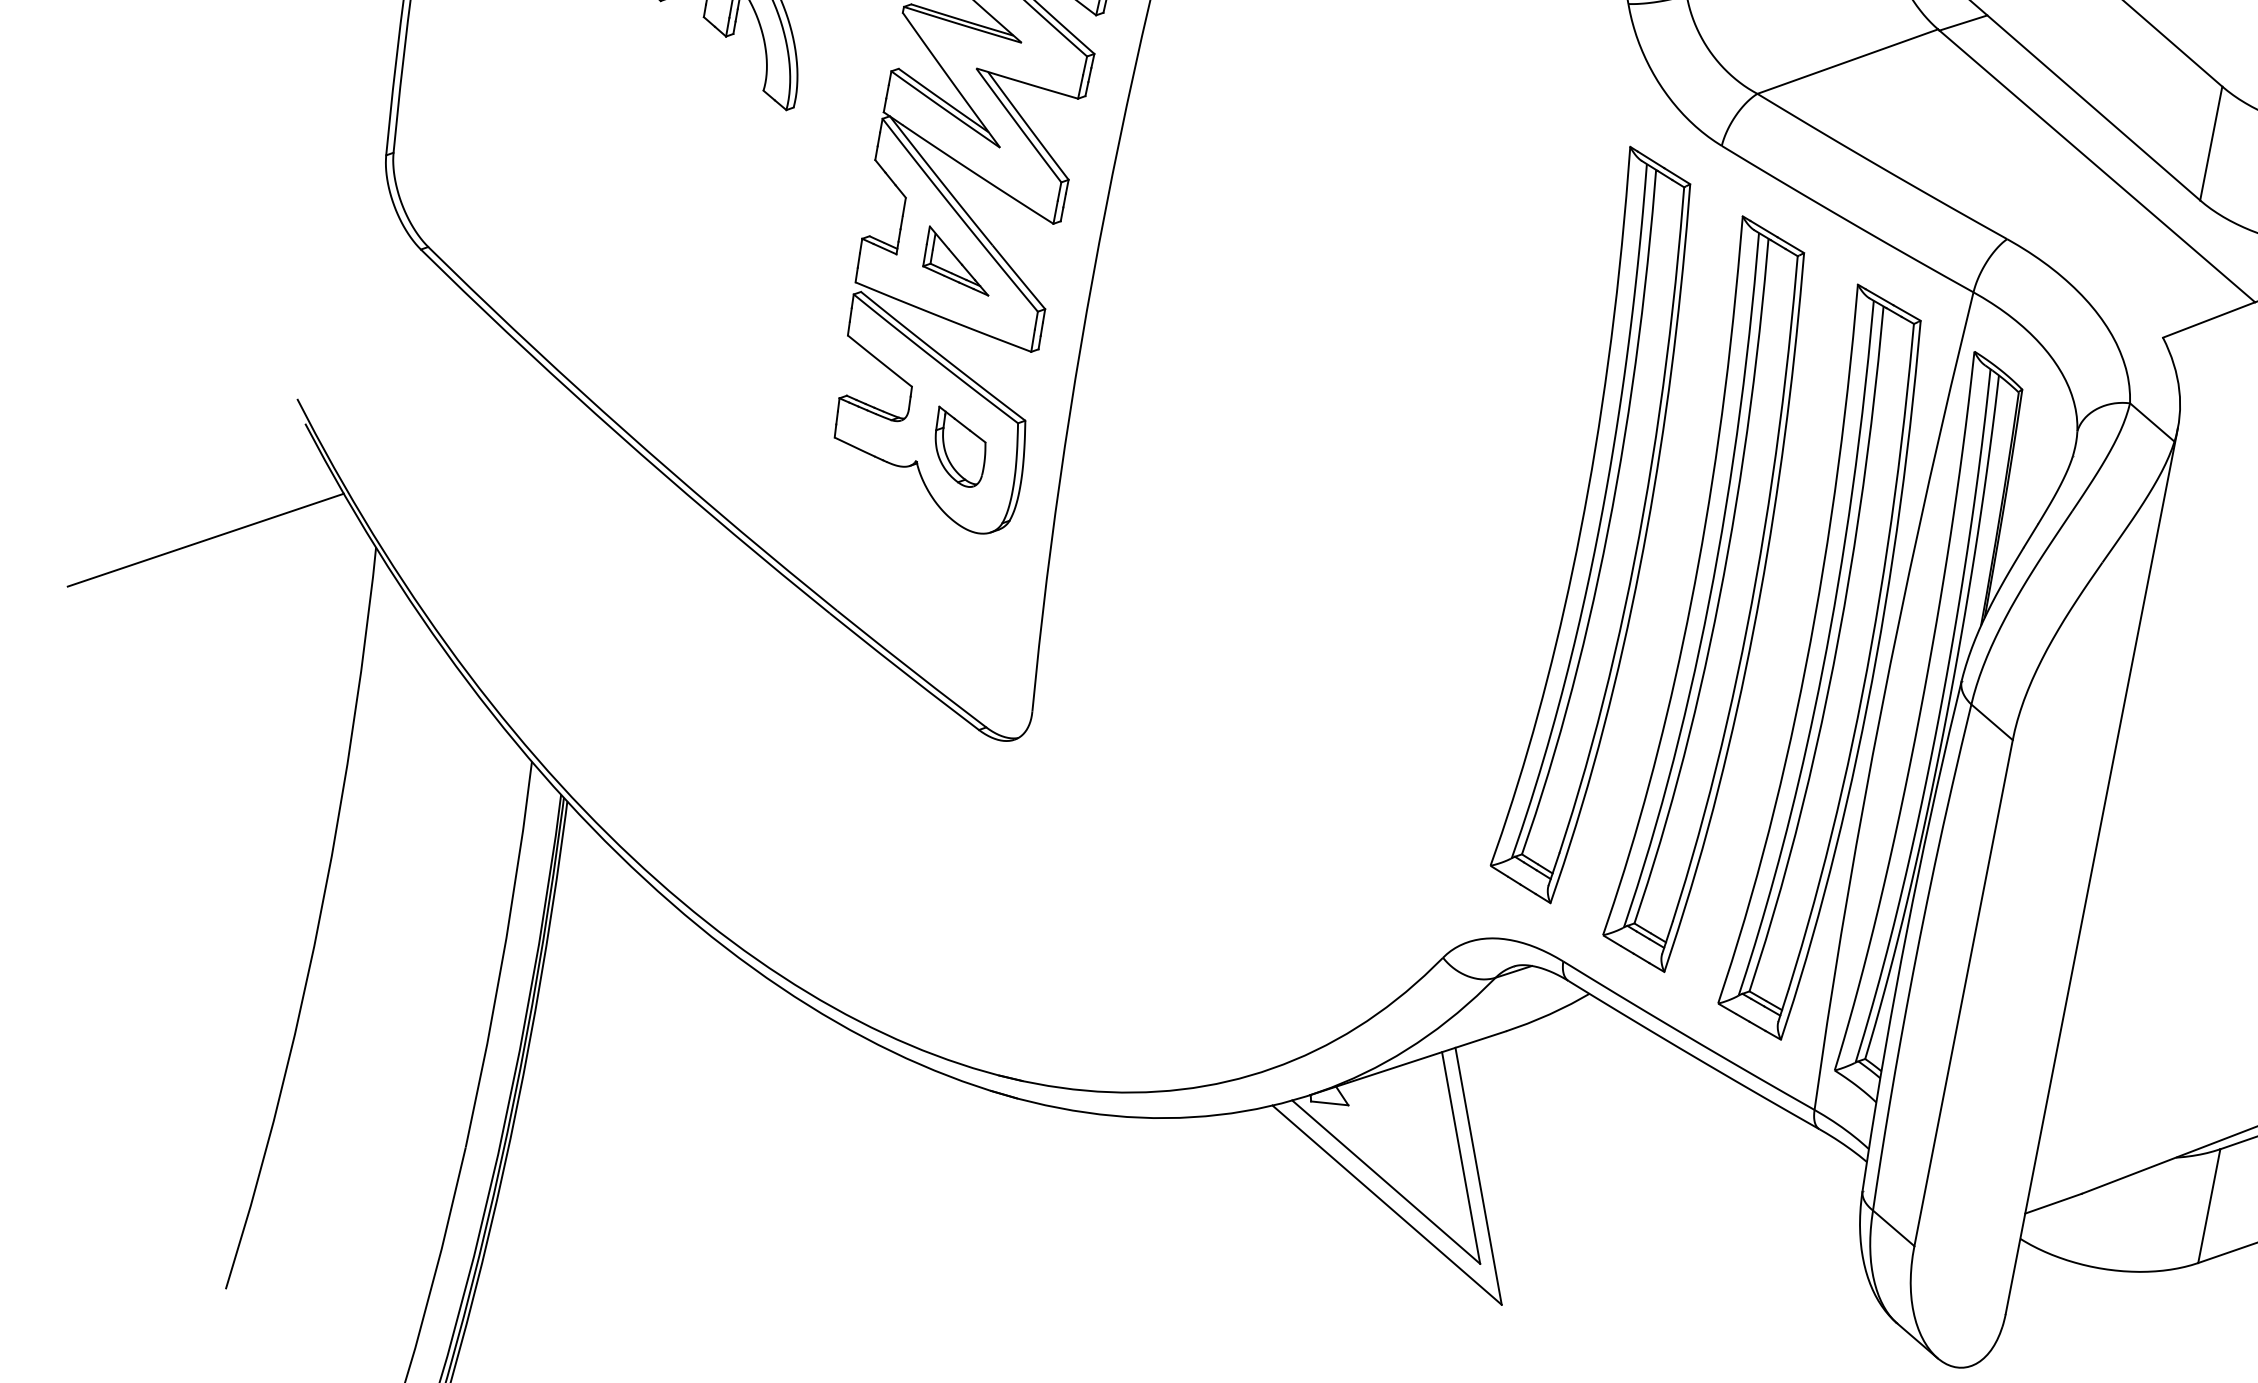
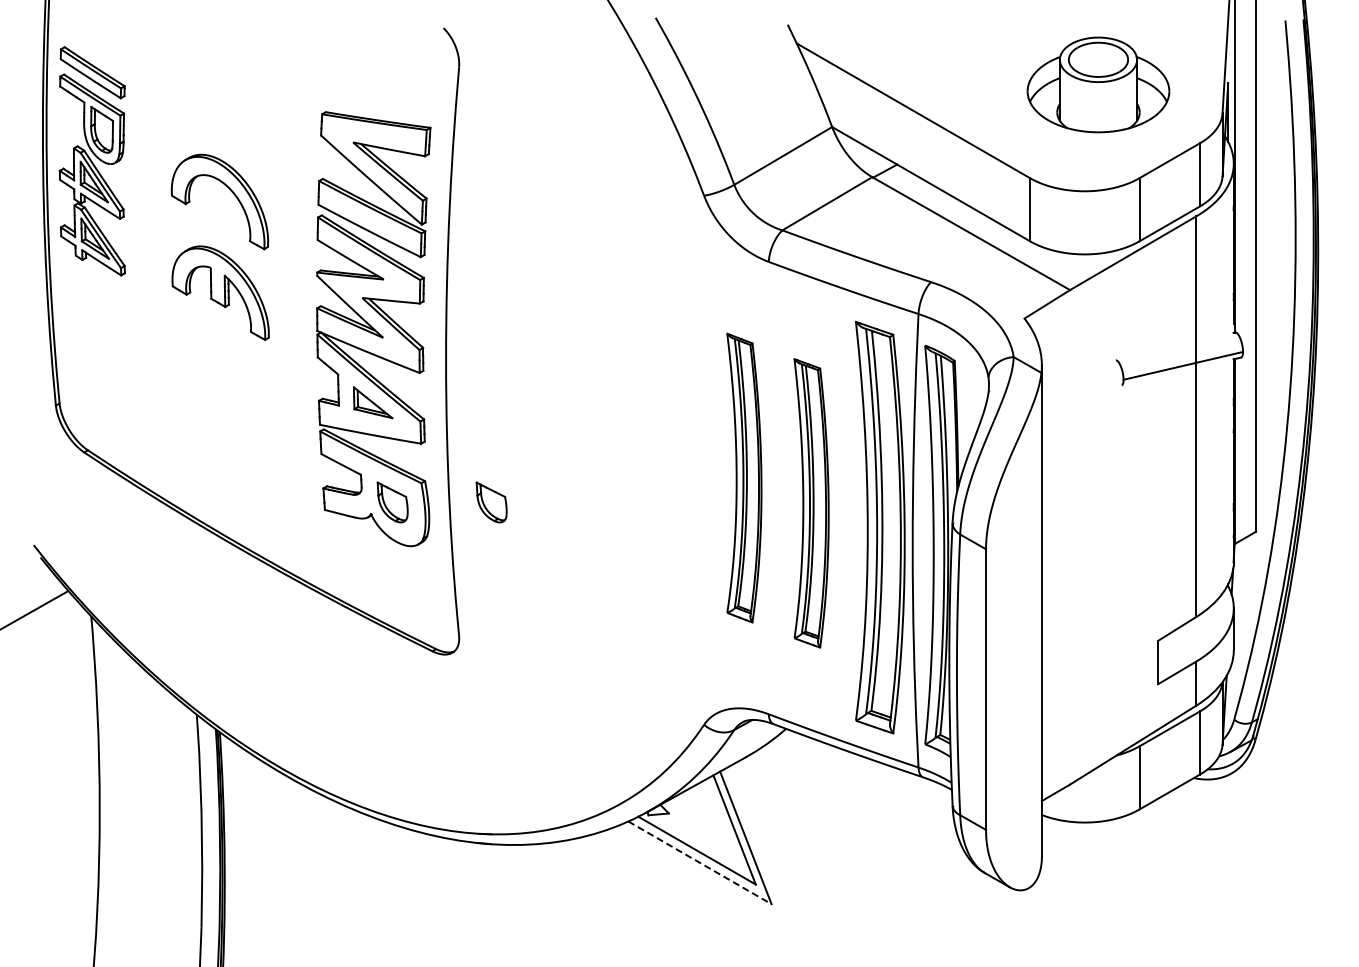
part: (1137, 482) -> (491, 502), added
part: (1602, 526) -> (744, 477), size x0.7
part: (1714, 596) -> (811, 503), size x0.7
line: (1386, 1204) -> (699, 862), solid -> dashed

